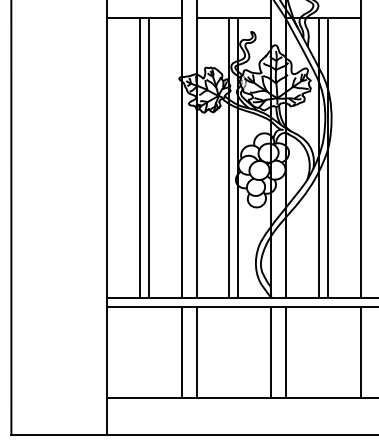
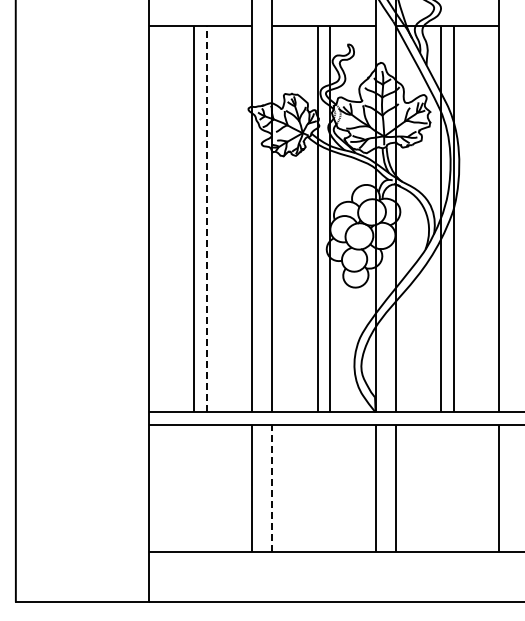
line: (149, 157) -> (206, 218), solid -> dashed
line: (196, 351) -> (272, 487), solid -> dashed

